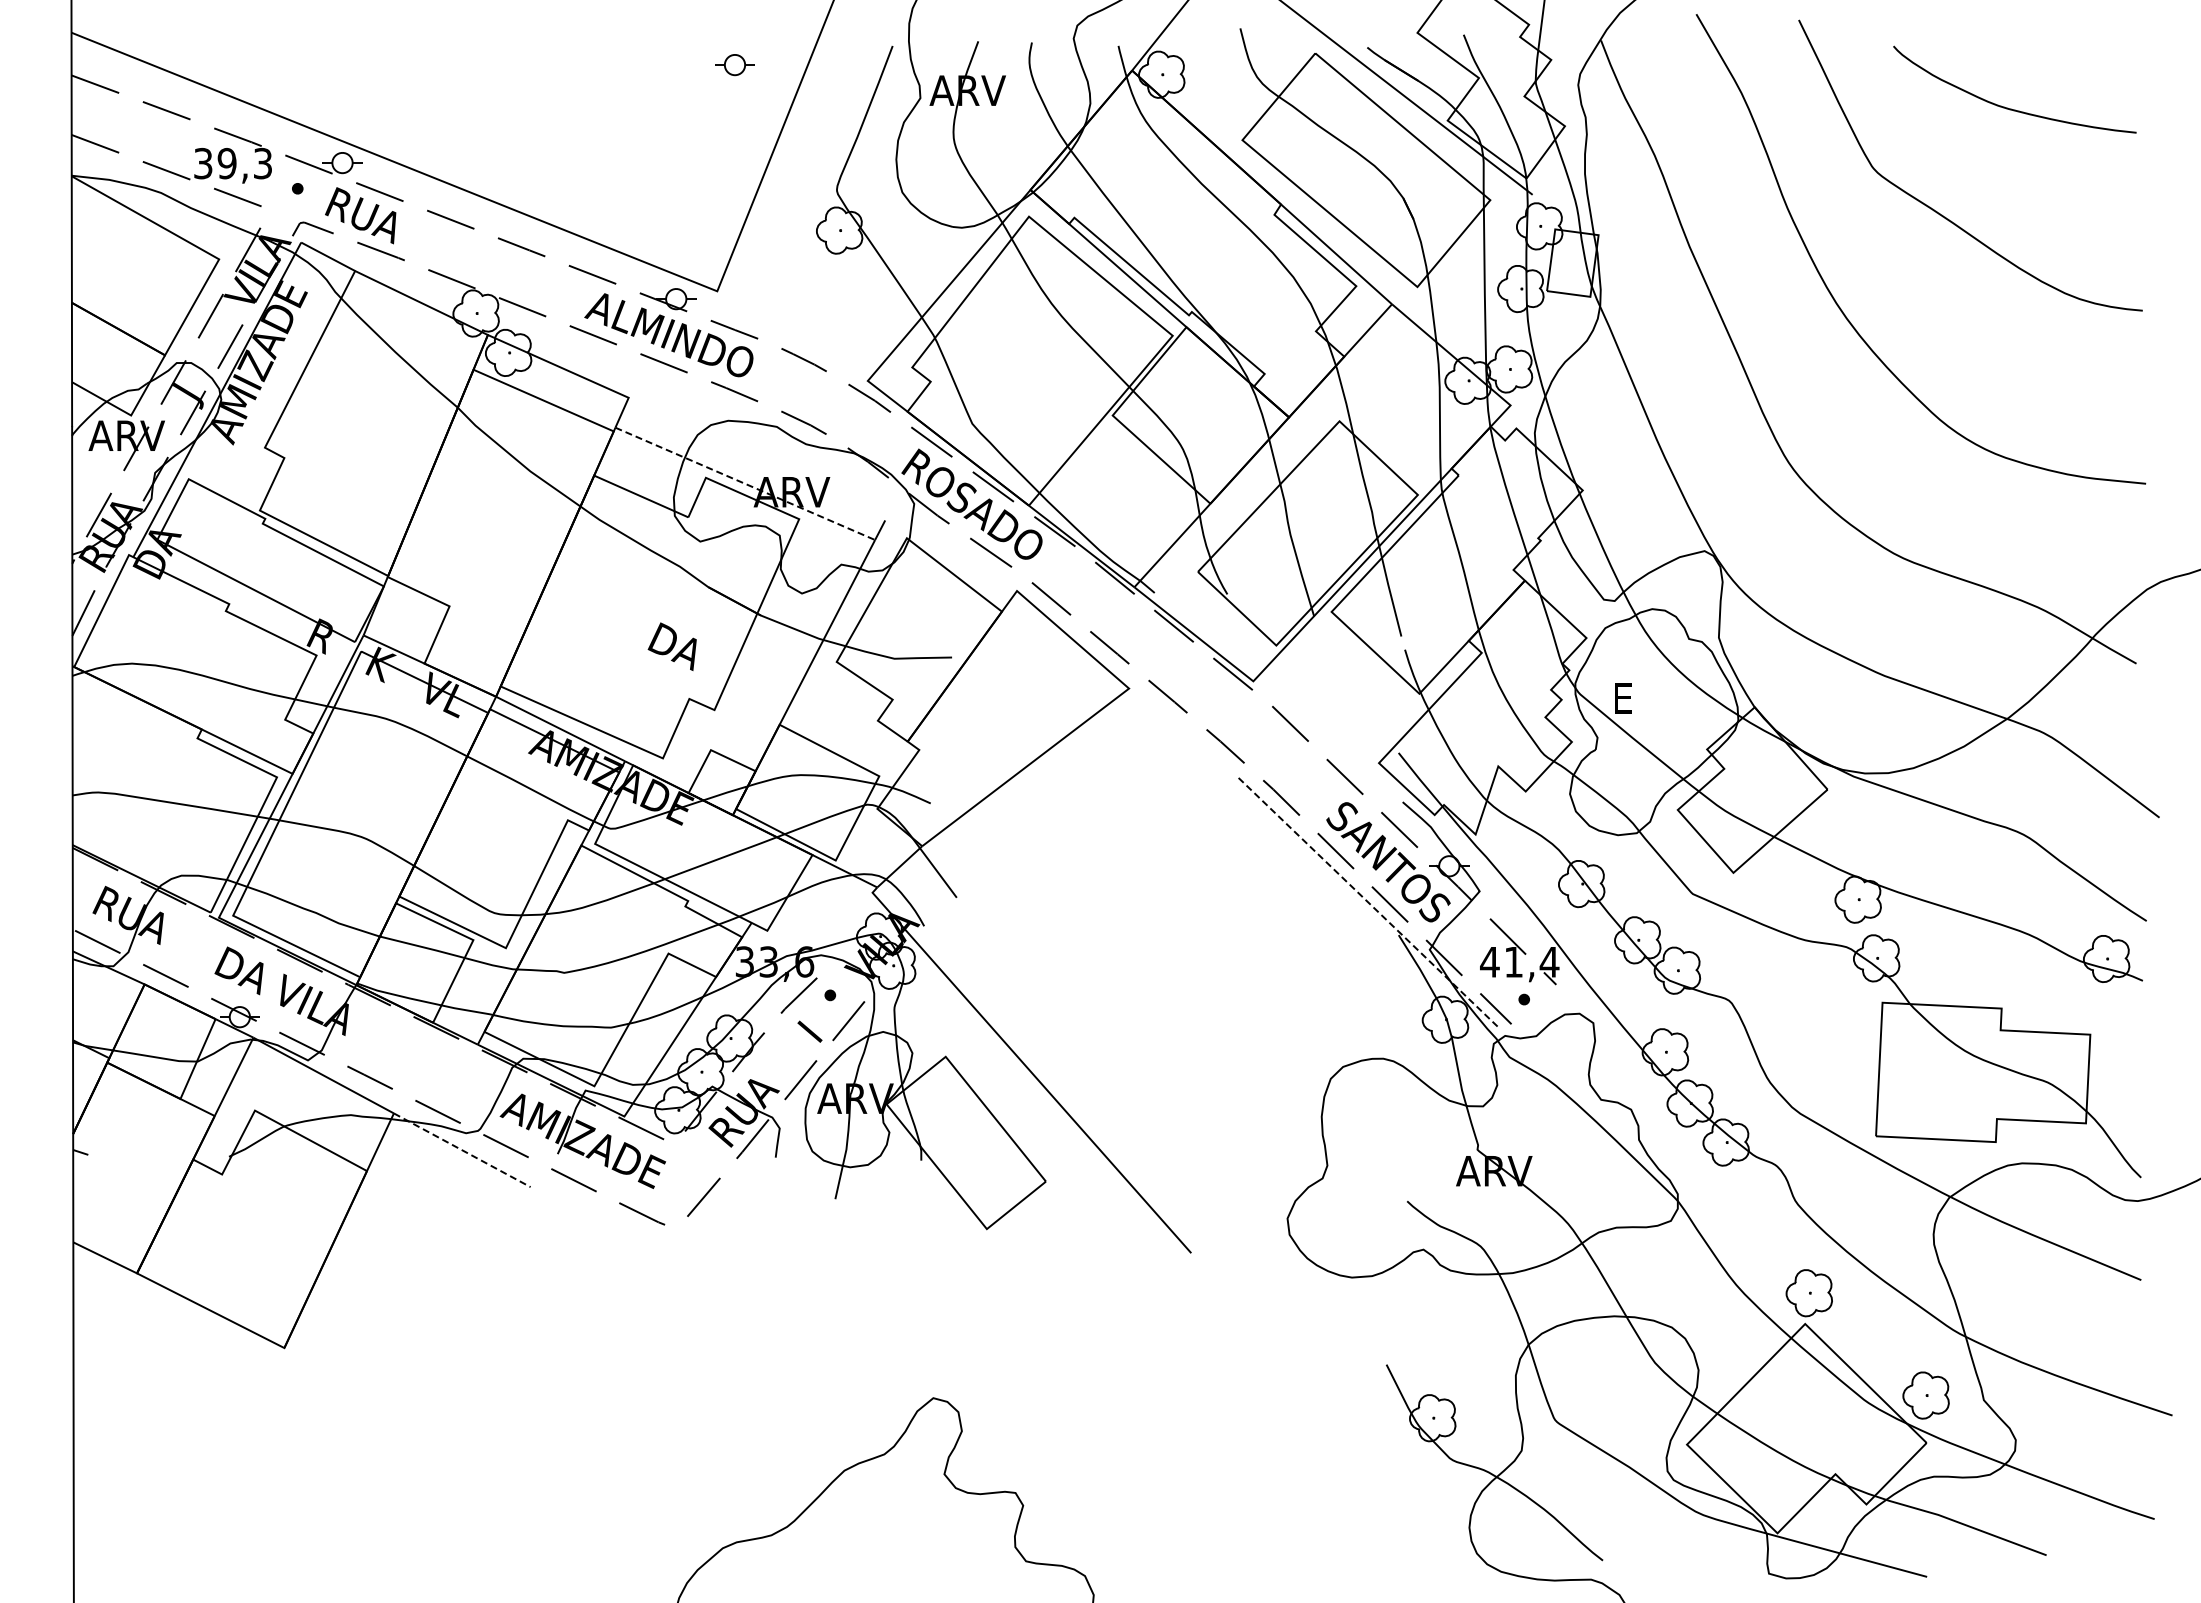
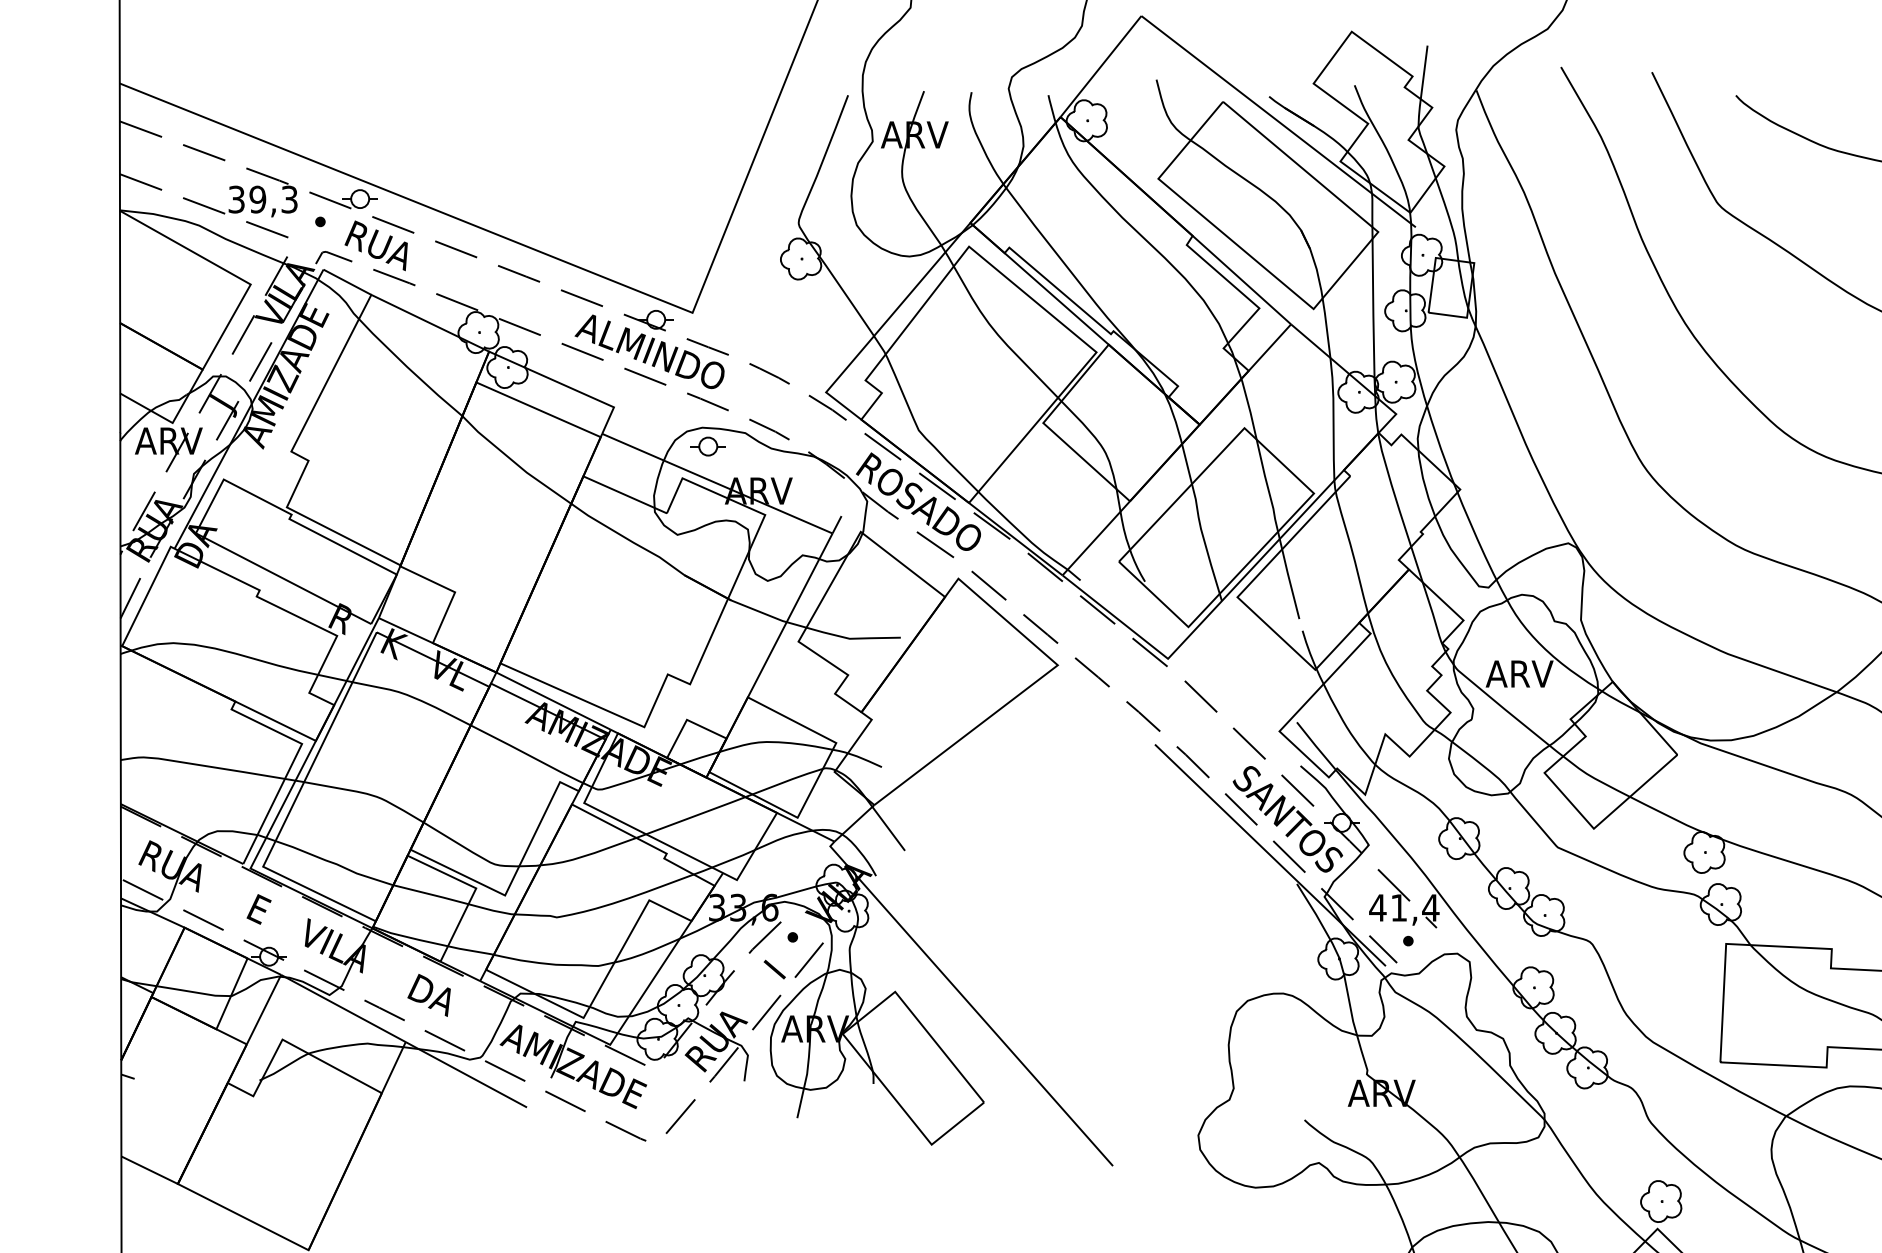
part: (734, 65) -> (707, 446), moved
line: (745, 484) -> (717, 484), dashed -> solid
text: (671, 646) -> (428, 995), moved
text: (1649, 698) -> (1519, 674), E -> ARV
line: (1369, 903) -> (1271, 855), dashed -> solid
text: (243, 972) -> (272, 917), DA -> E
line: (462, 1150) -> (466, 1074), dashed -> solid

